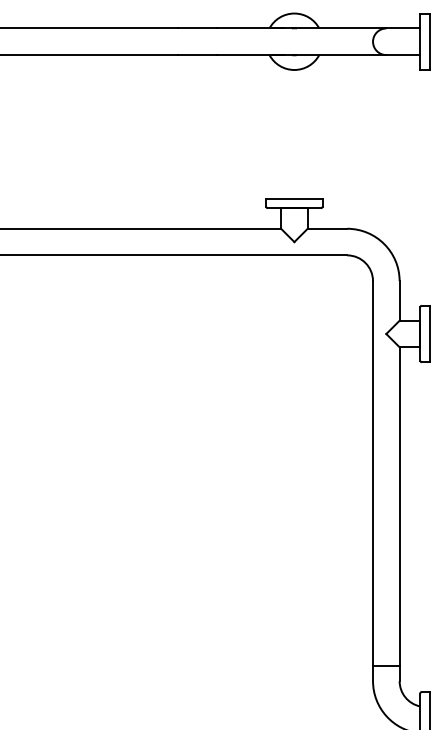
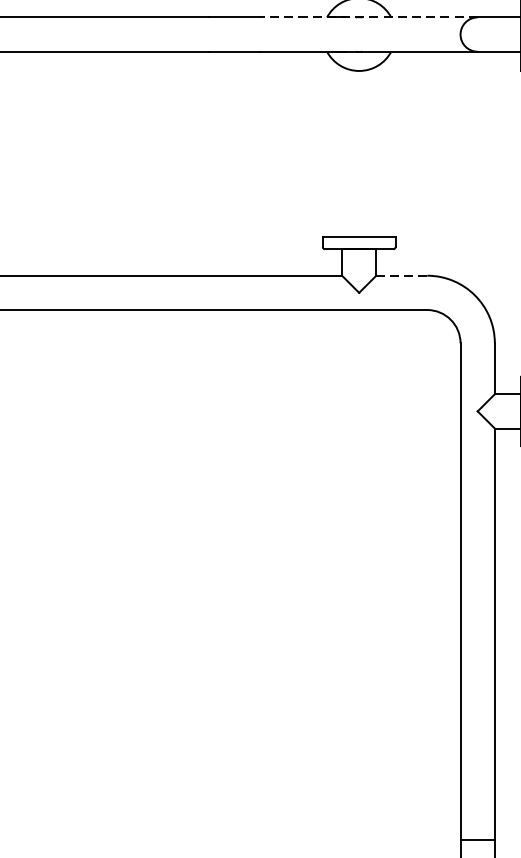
line: (301, 28) -> (368, 17), solid -> dashed
line: (327, 228) -> (401, 275), solid -> dashed

